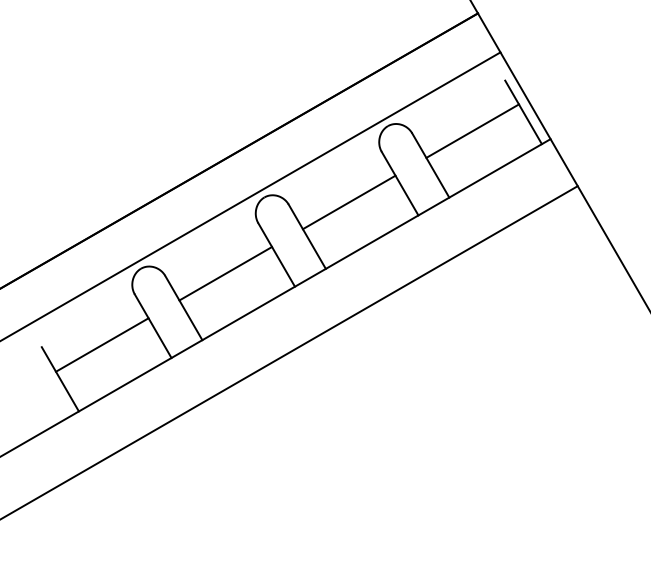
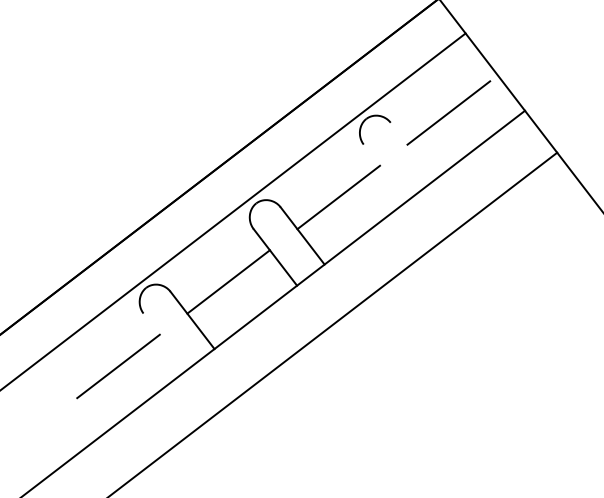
line: (523, 112) -> (495, 88), removed
line: (430, 165) -> (412, 151), removed
line: (399, 183) -> (384, 172), removed
line: (152, 325) -> (164, 341), removed
line: (59, 379) -> (81, 405), removed

